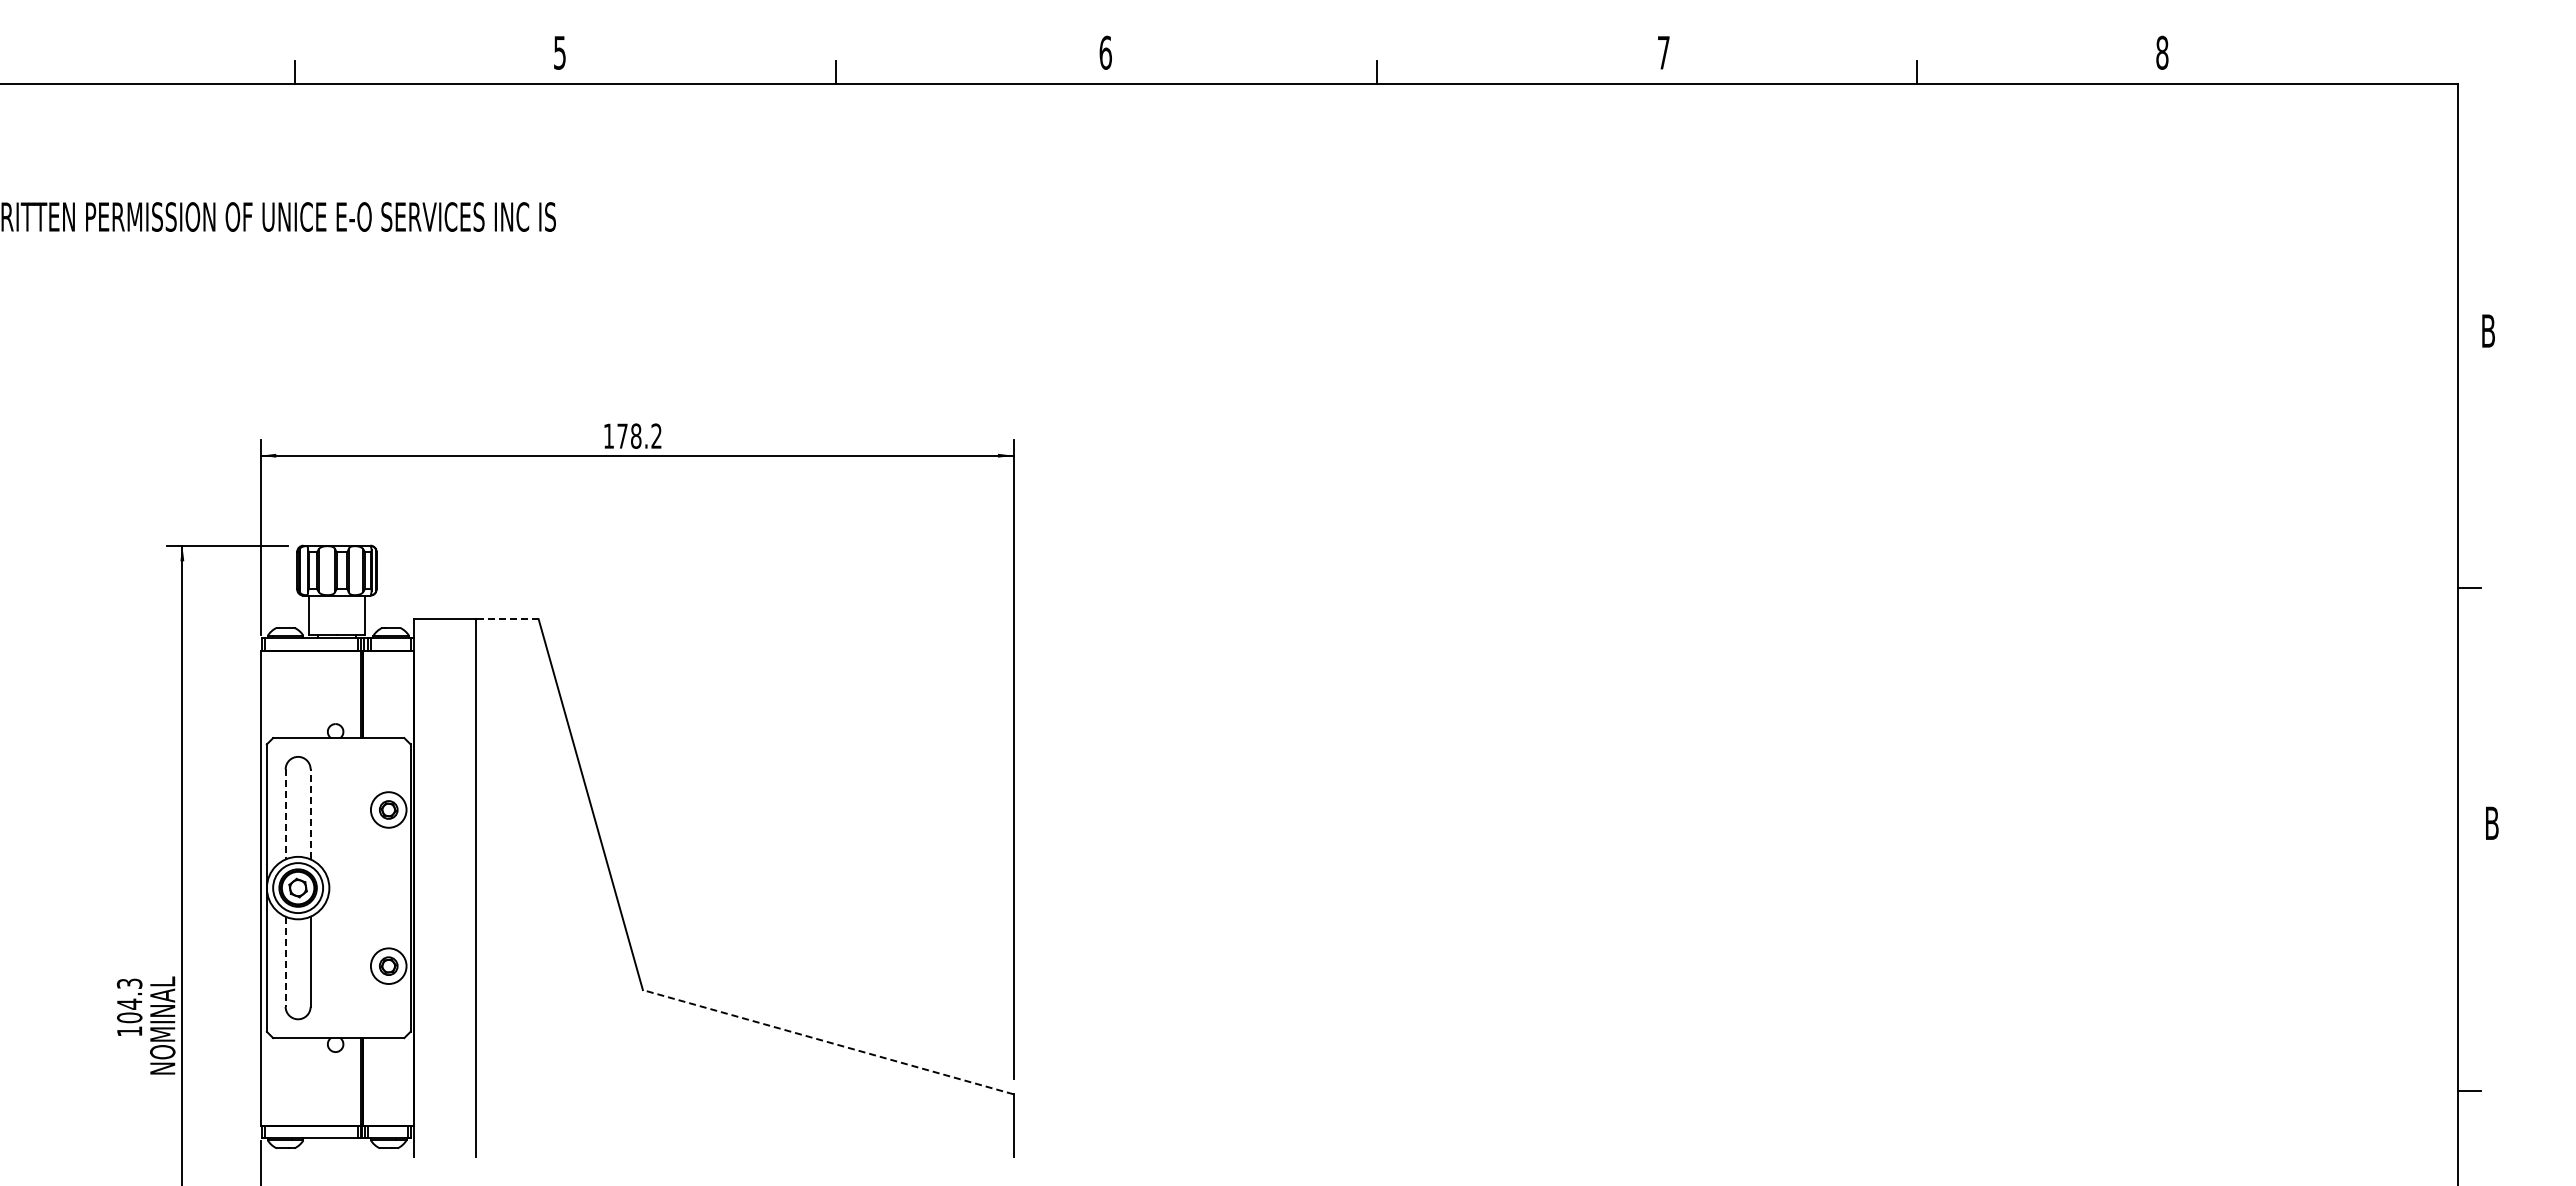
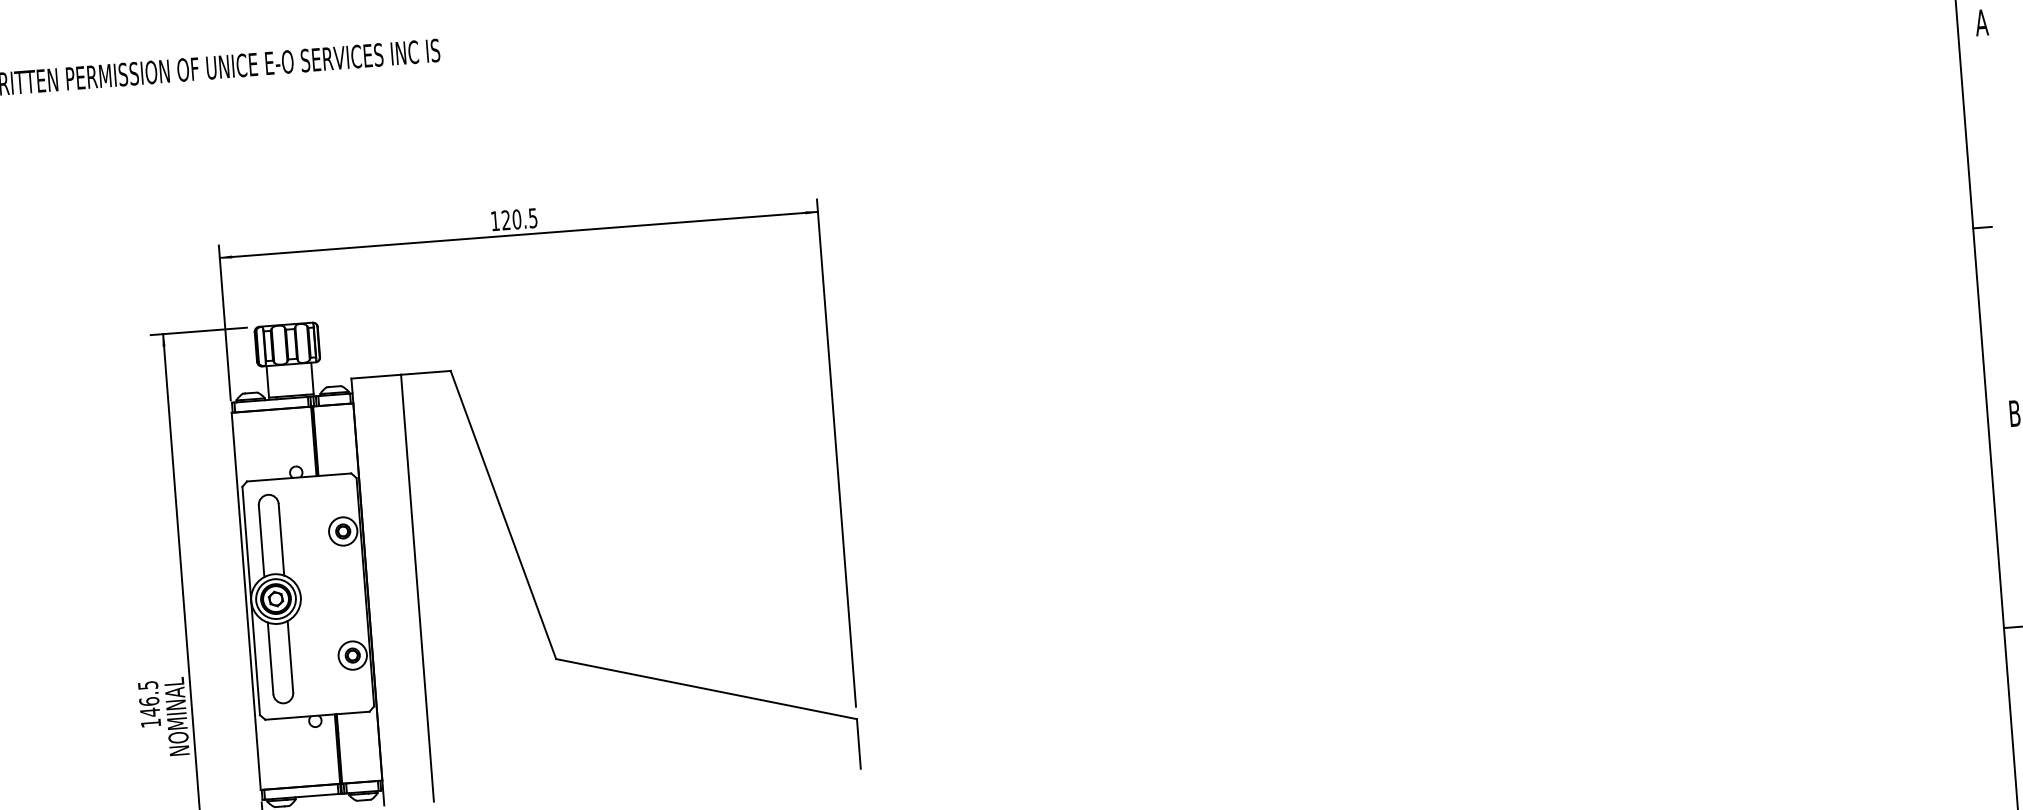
text: (2488, 330) -> (1981, 22), B -> A
text: (639, 435) -> (519, 218), 178.2 -> 120.5
line: (506, 619) -> (425, 373), dashed -> solid
line: (310, 813) -> (281, 539), dashed -> solid
line: (285, 814) -> (261, 541), dashed -> solid
line: (285, 962) -> (270, 658), dashed -> solid
text: (129, 1000) -> (148, 698), 104.3 -> 146.5
line: (828, 1042) -> (706, 689), dashed -> solid

